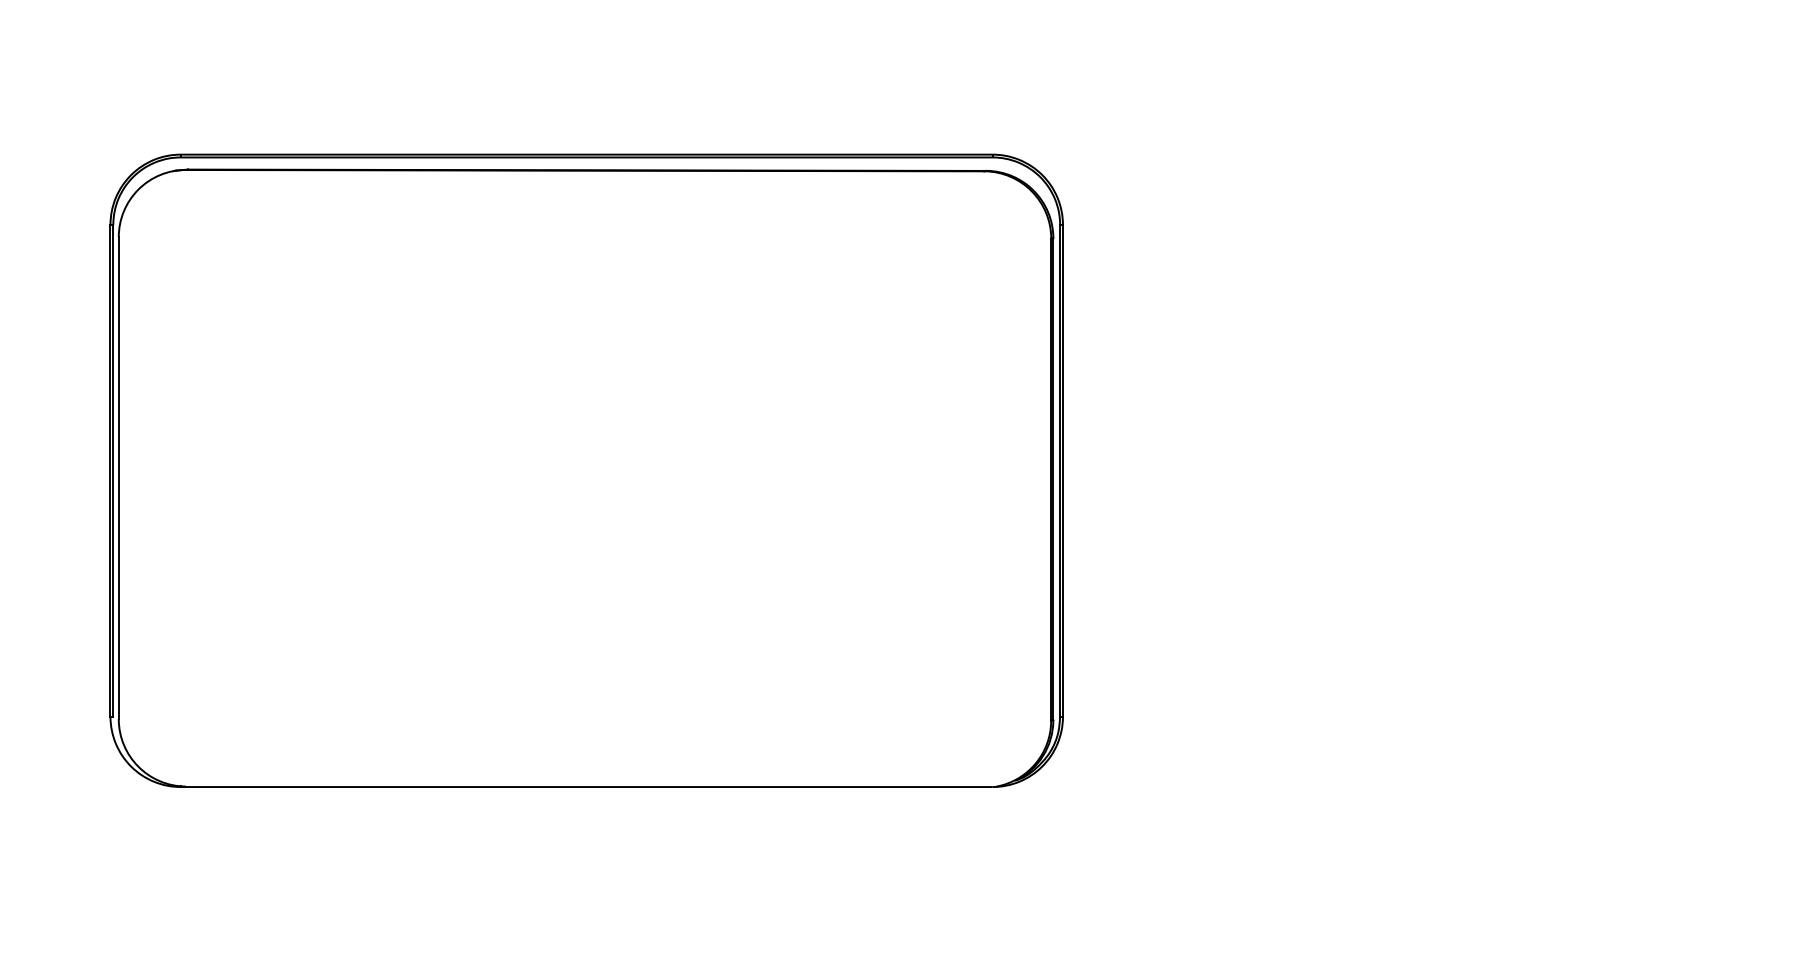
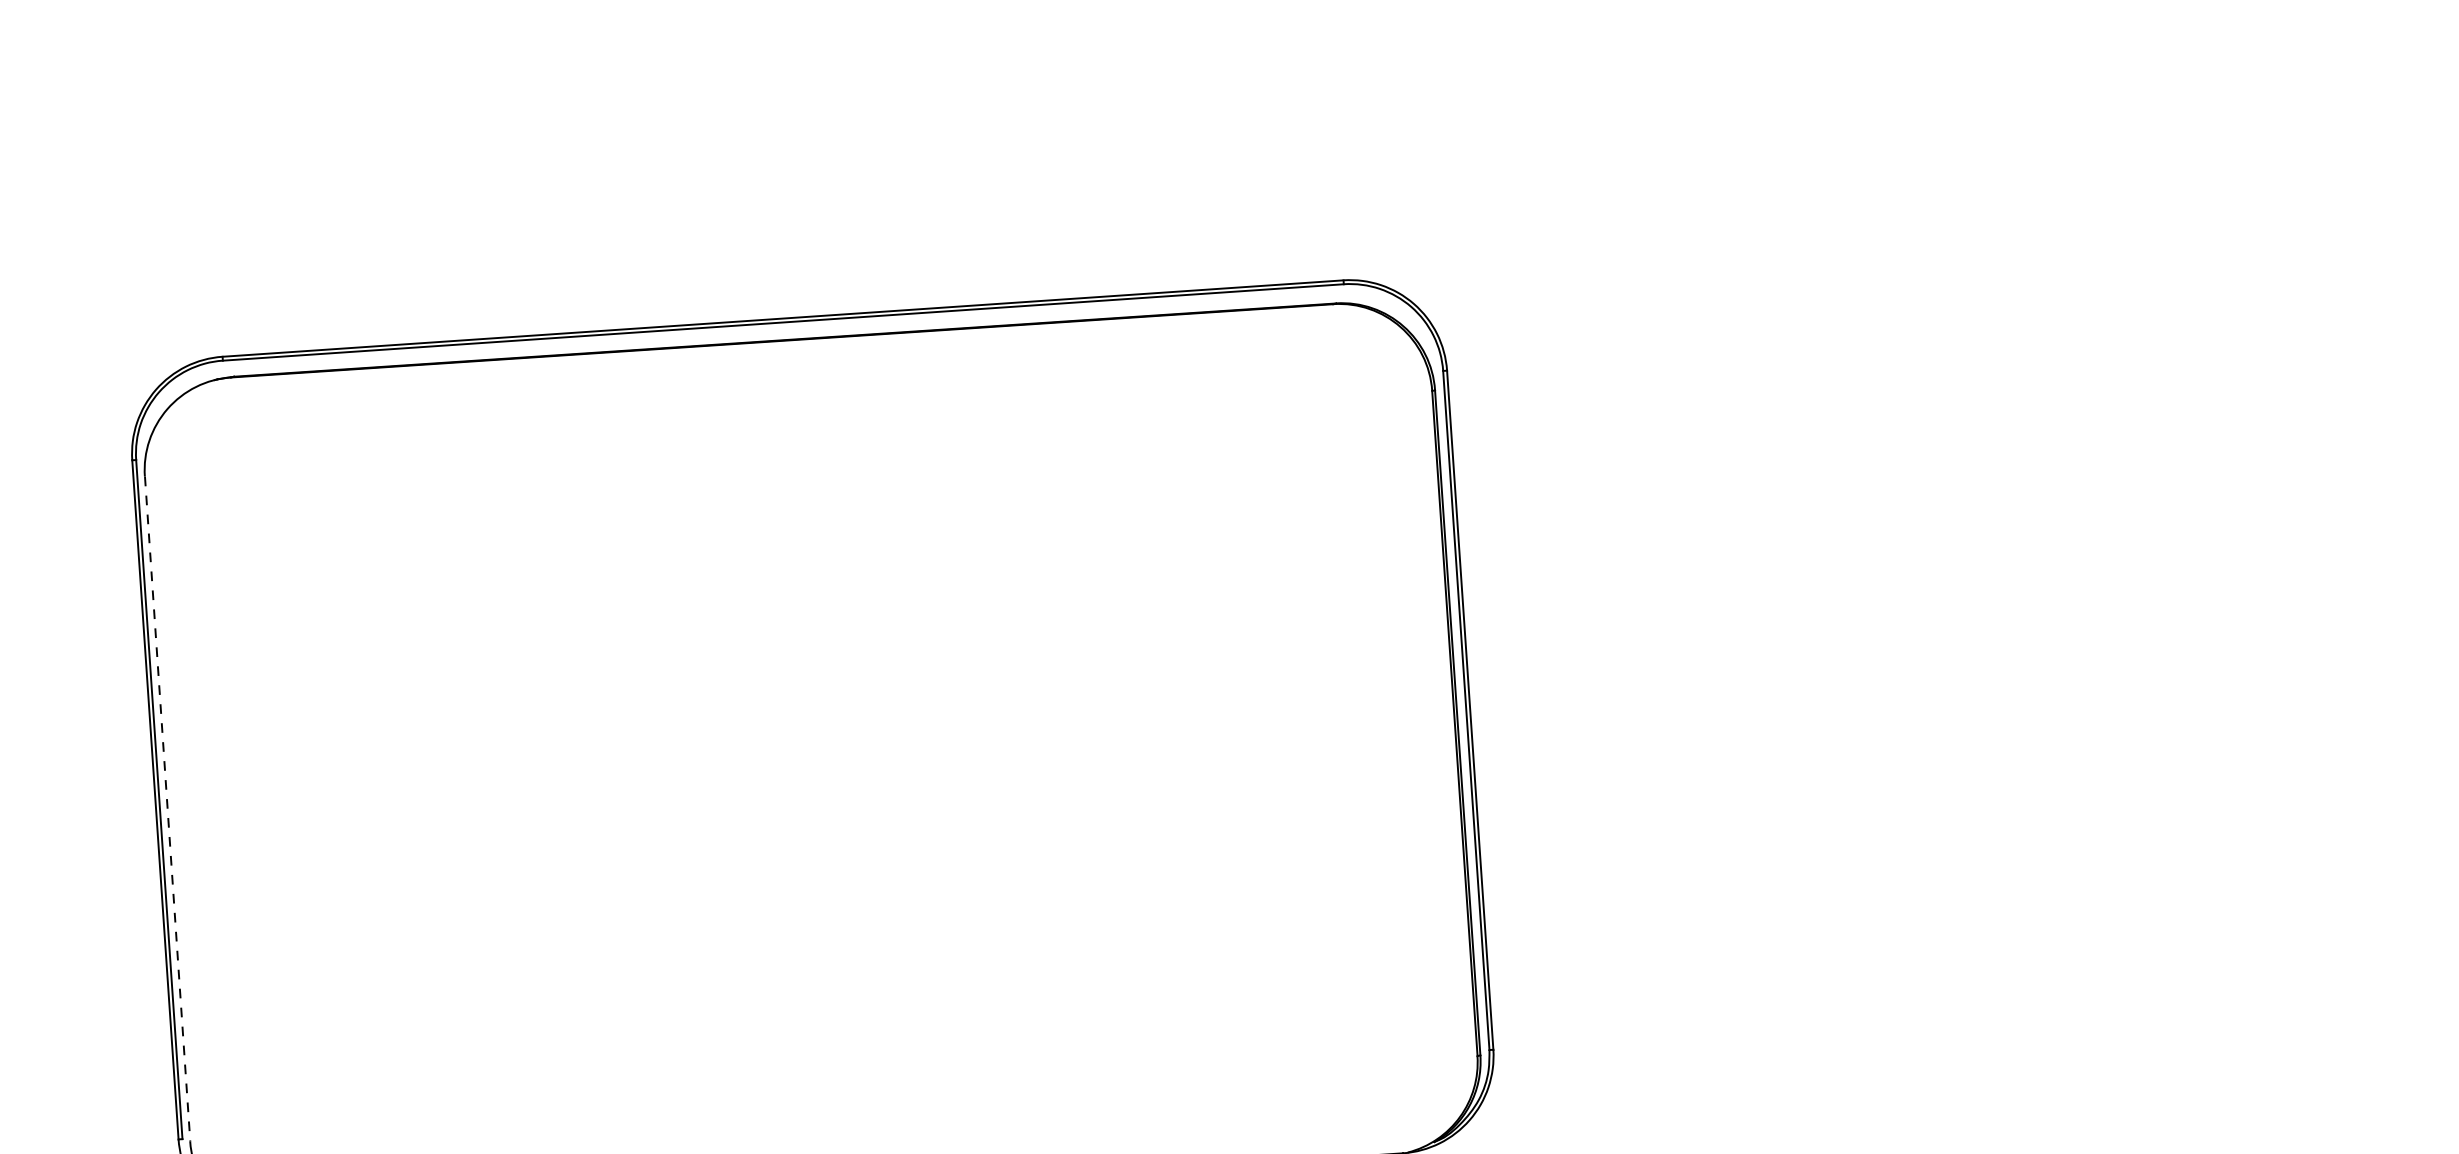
line: (118, 478) -> (167, 809), solid -> dashed

